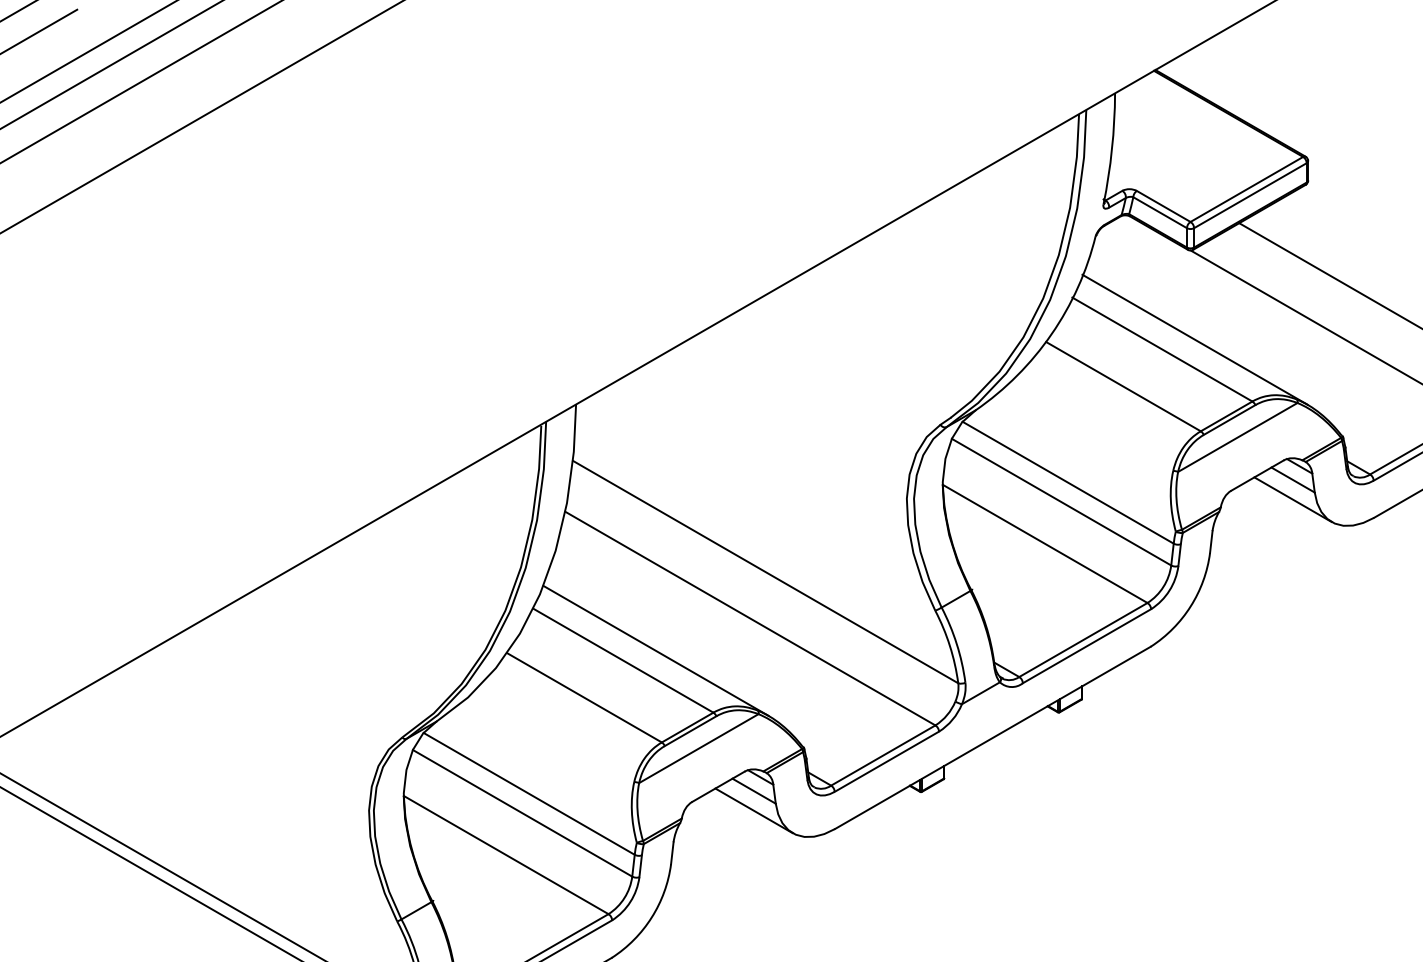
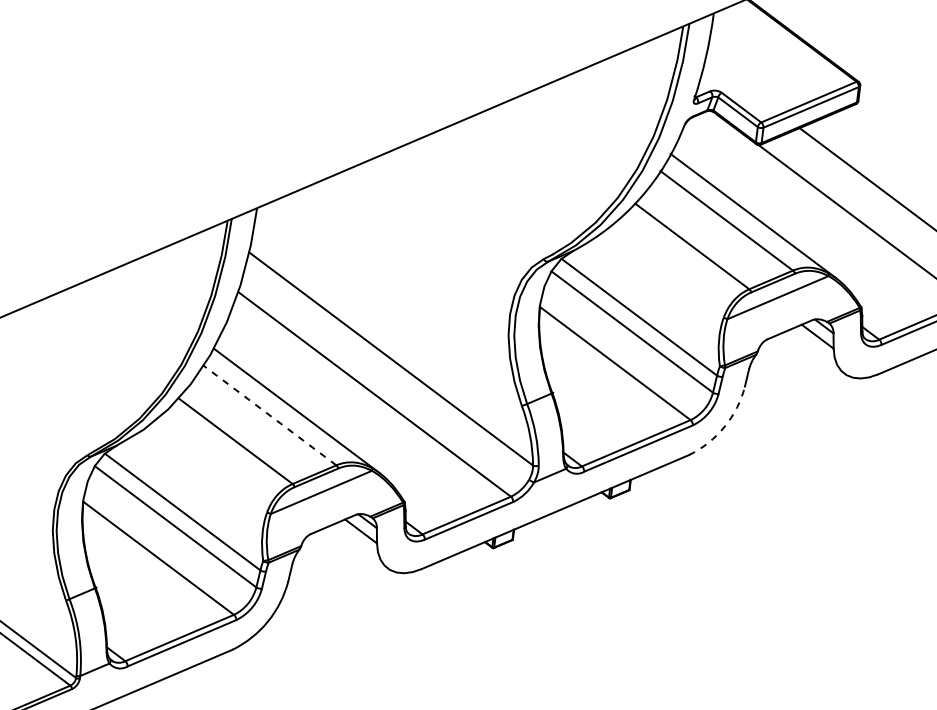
line: (1292, 499) -> (815, 352), removed
arc: (1190, 606) -> (724, 427), solid -> dashed
line: (623, 660) -> (270, 415), solid -> dashed
line: (753, 810) -> (358, 546), removed

